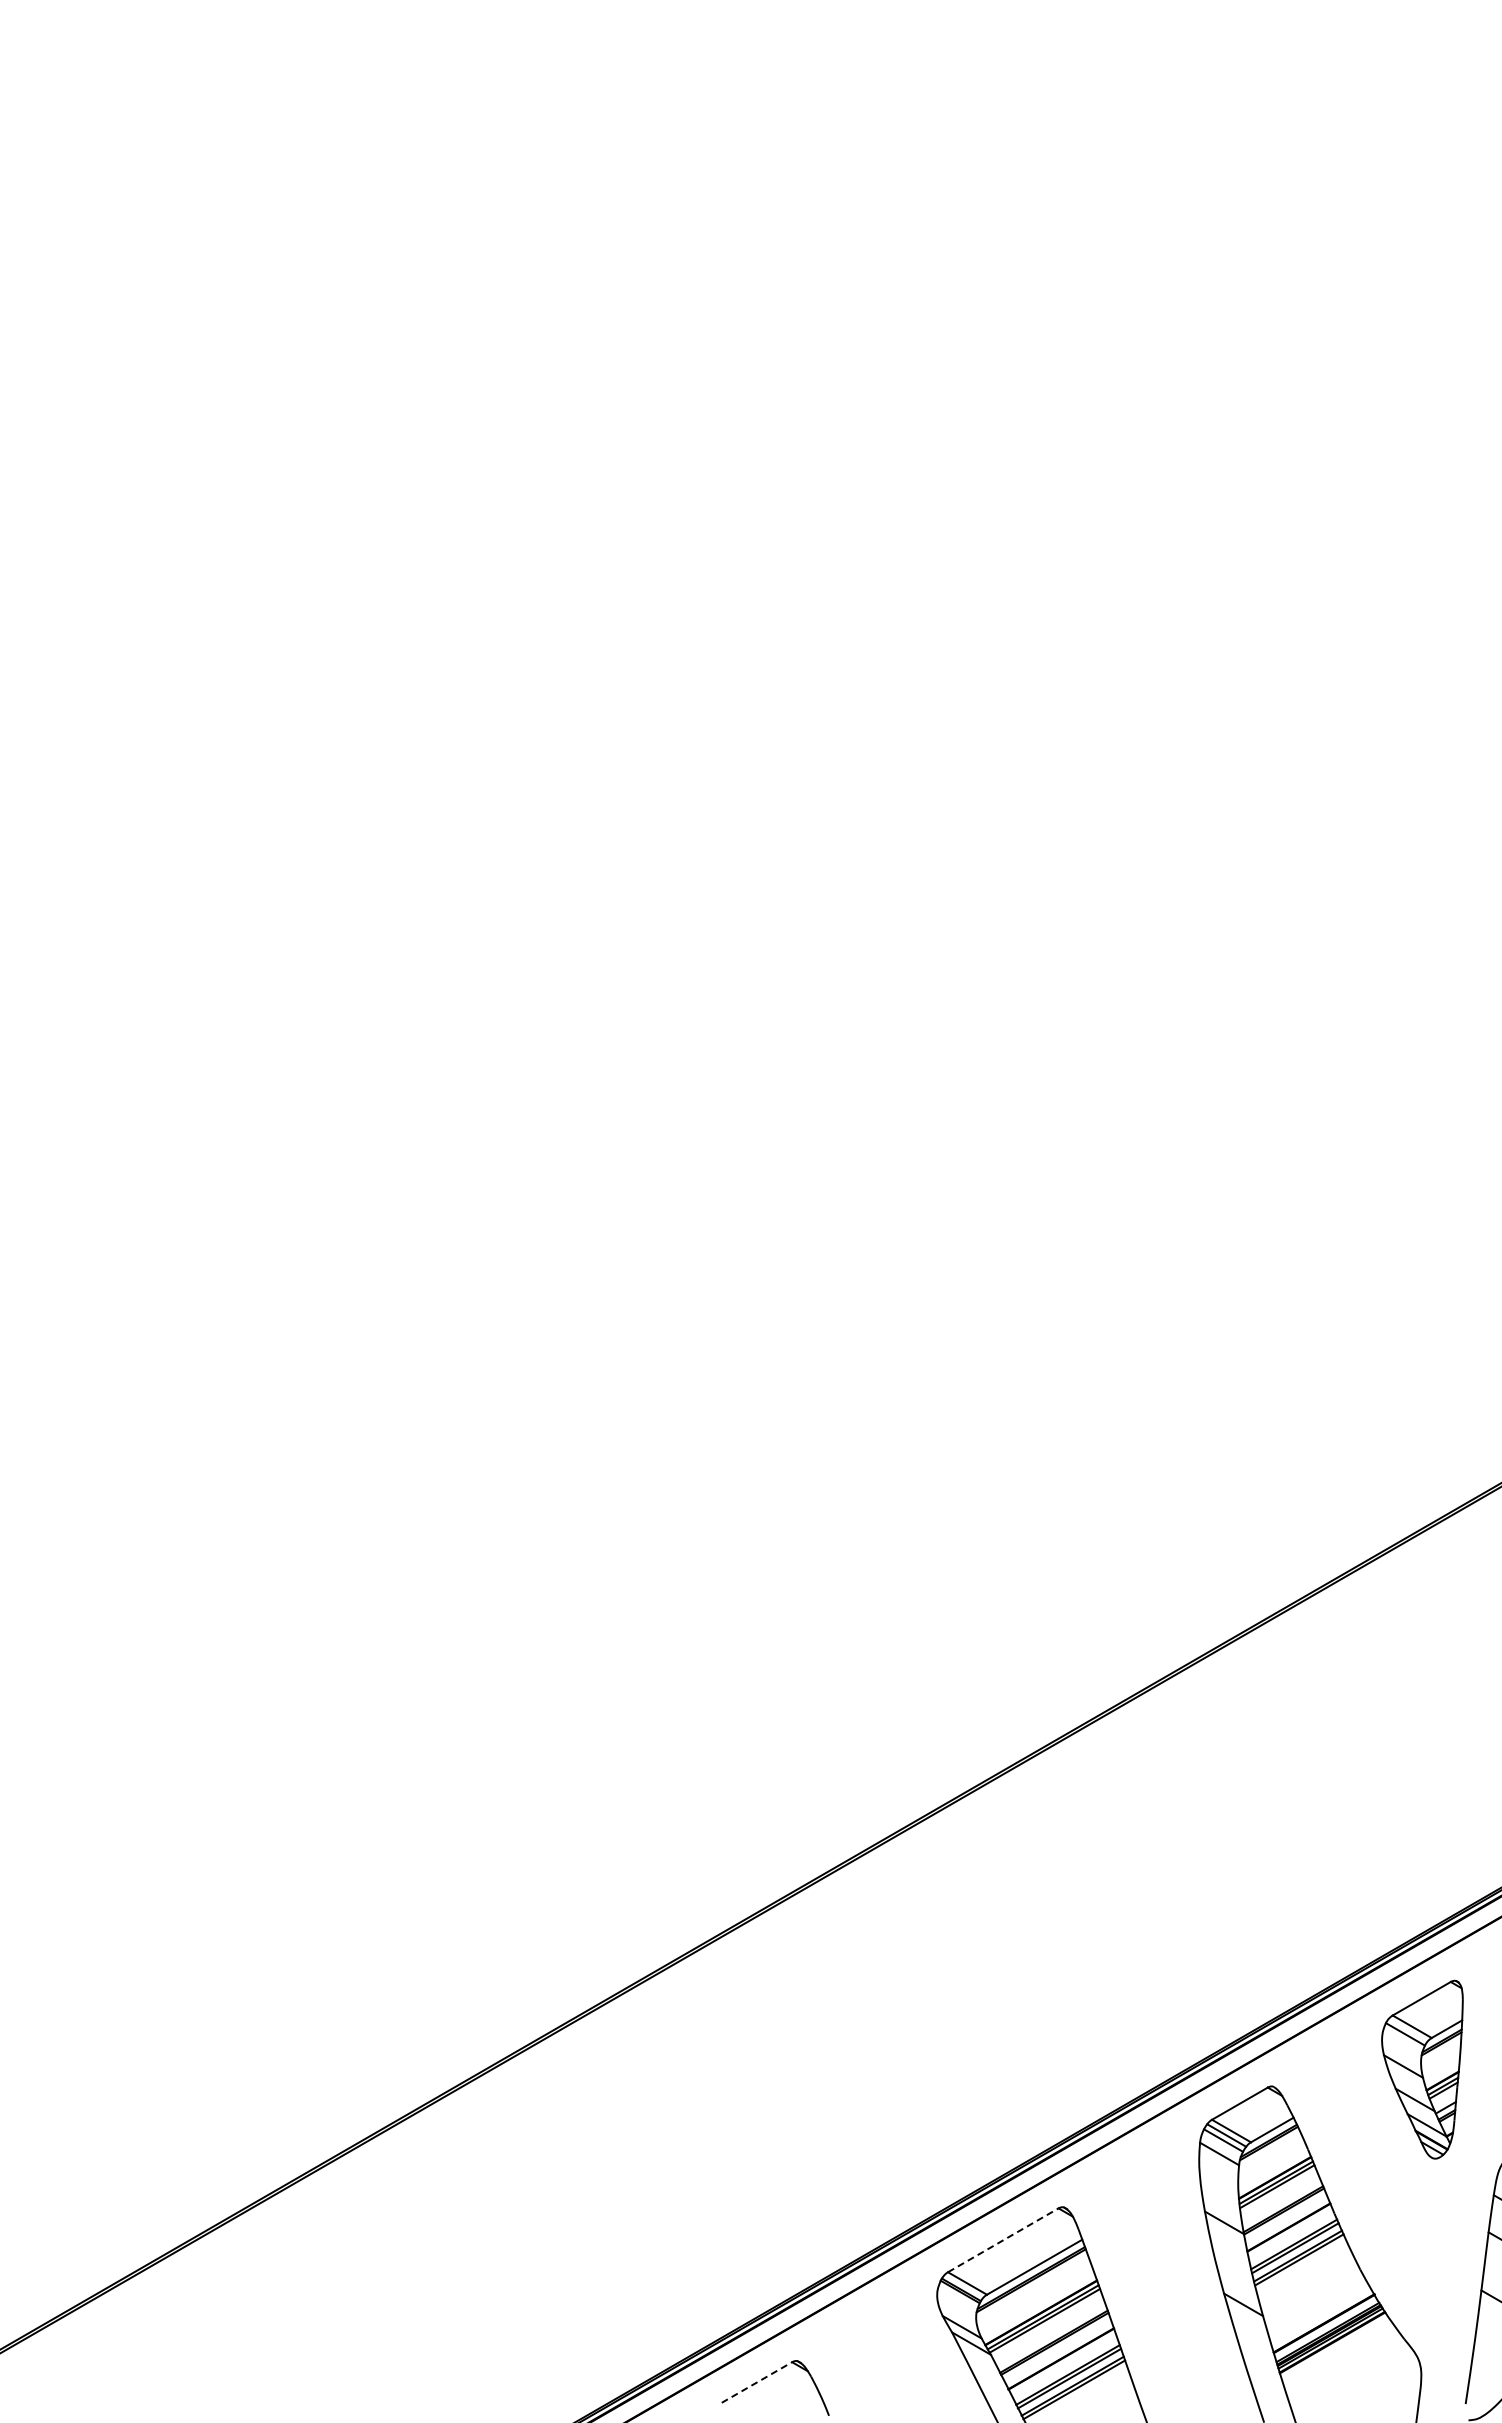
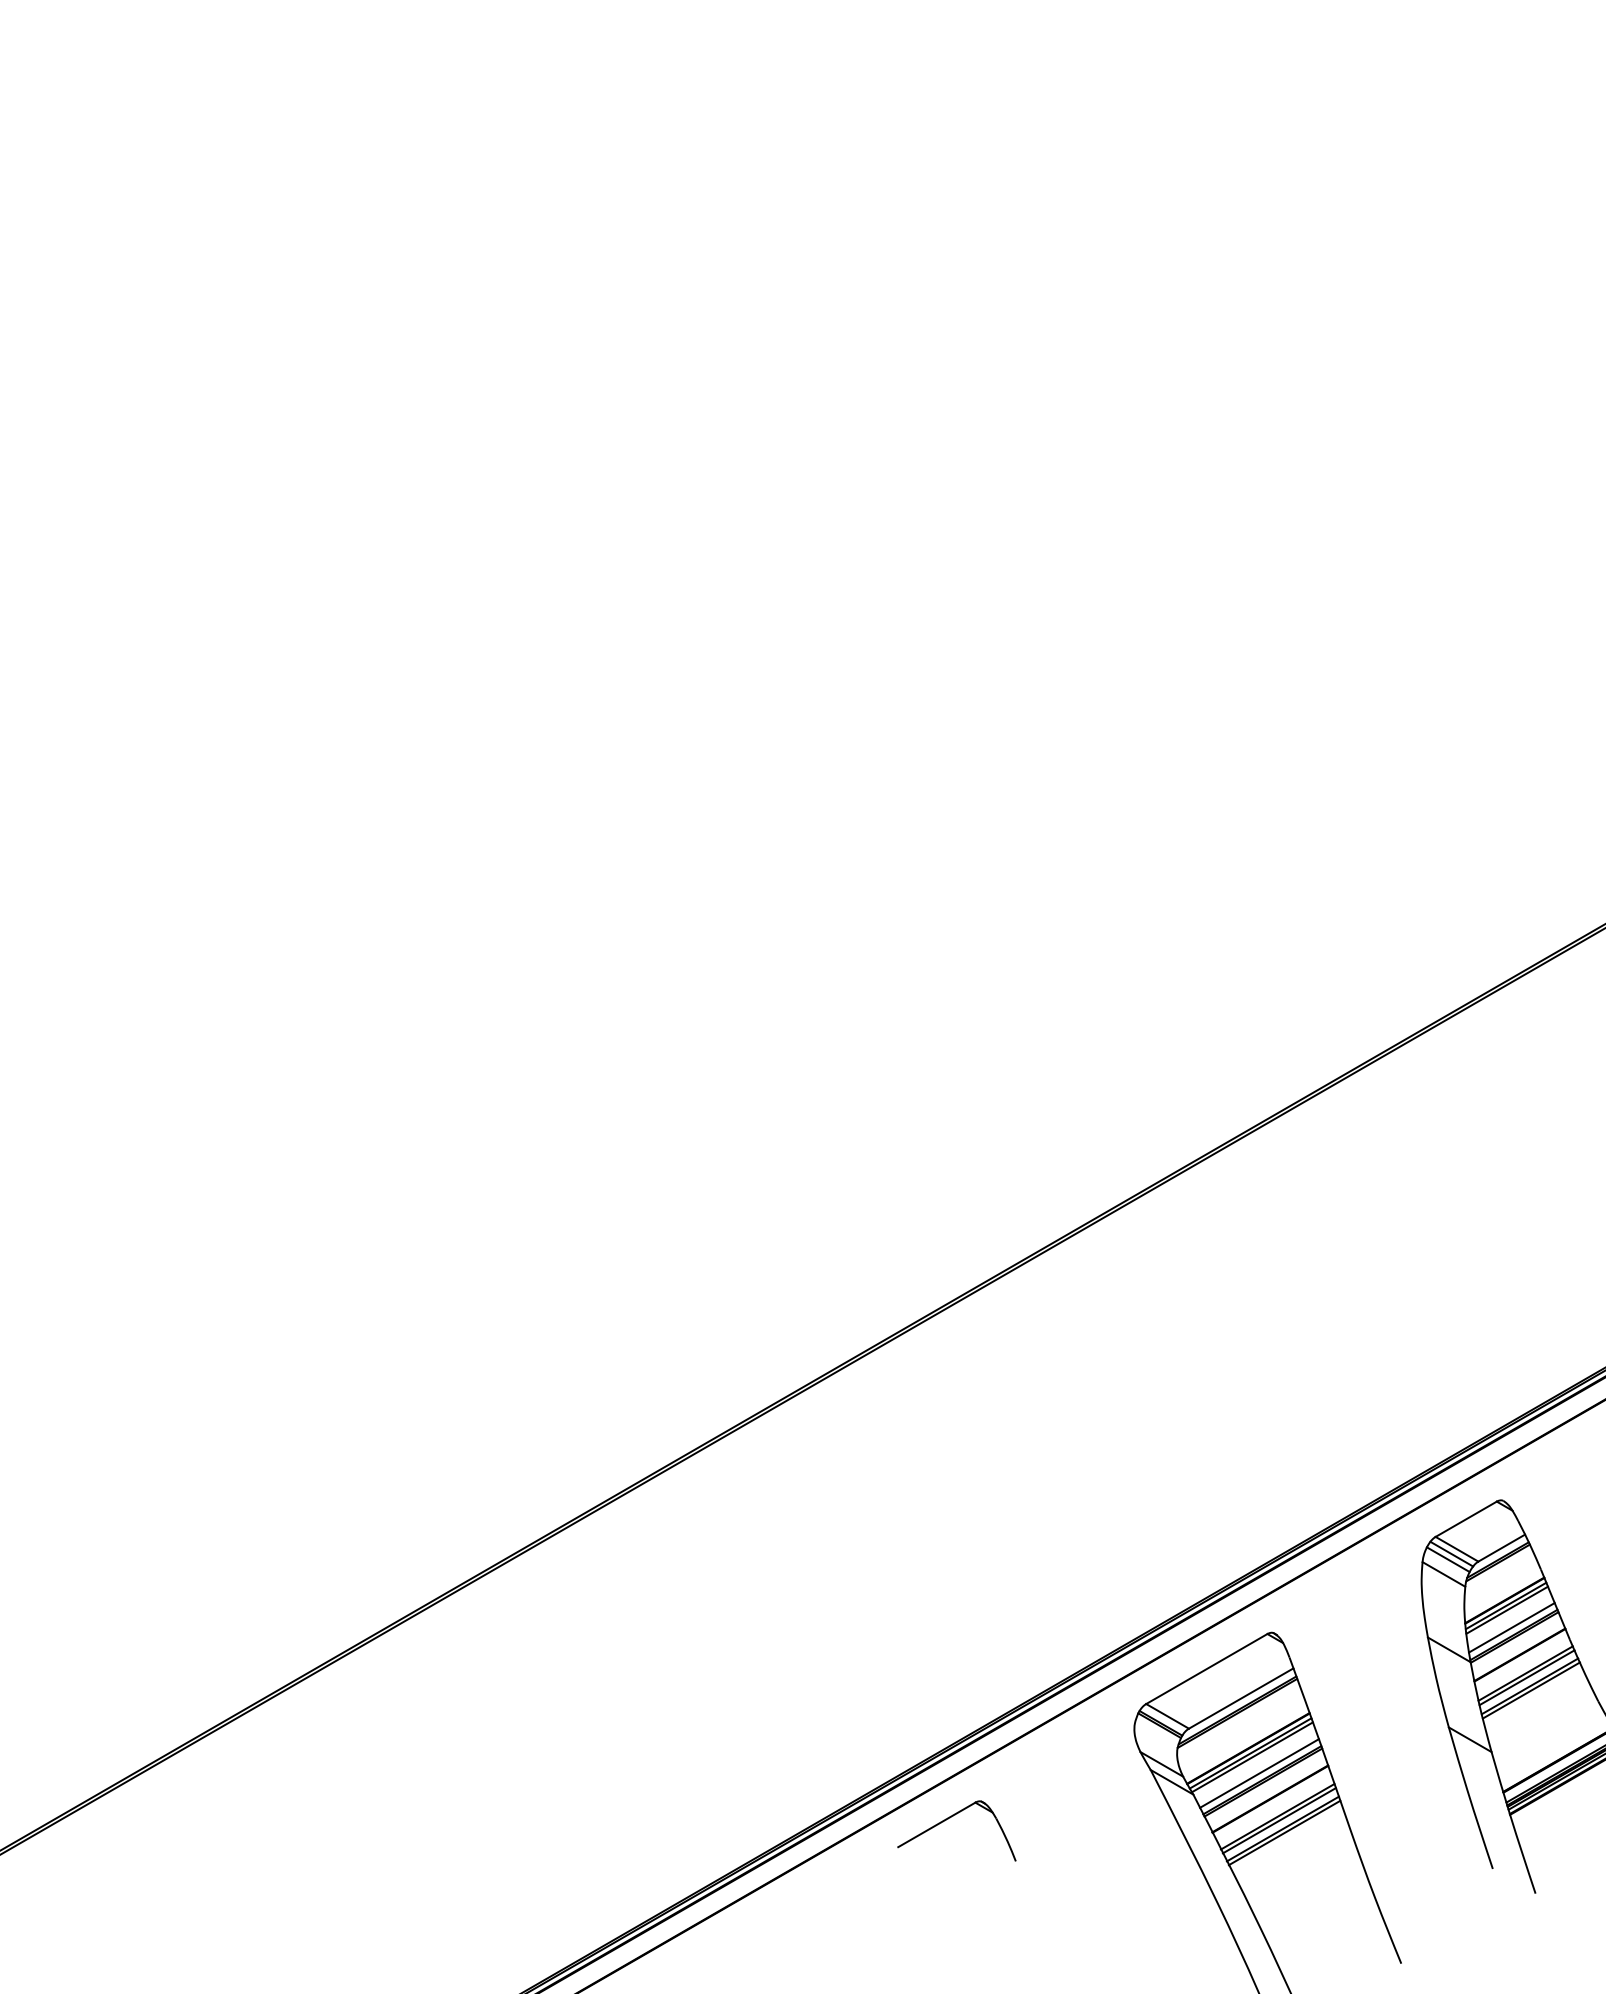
line: (1281, 2202) -> (1511, 1627), added
line: (1003, 2240) -> (1207, 1669), dashed -> solid
line: (1051, 2335) -> (1259, 1773), added
line: (756, 2382) -> (936, 1824), dashed -> solid

